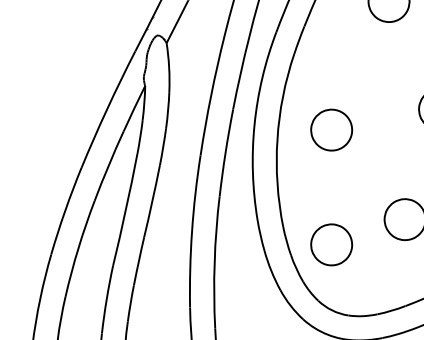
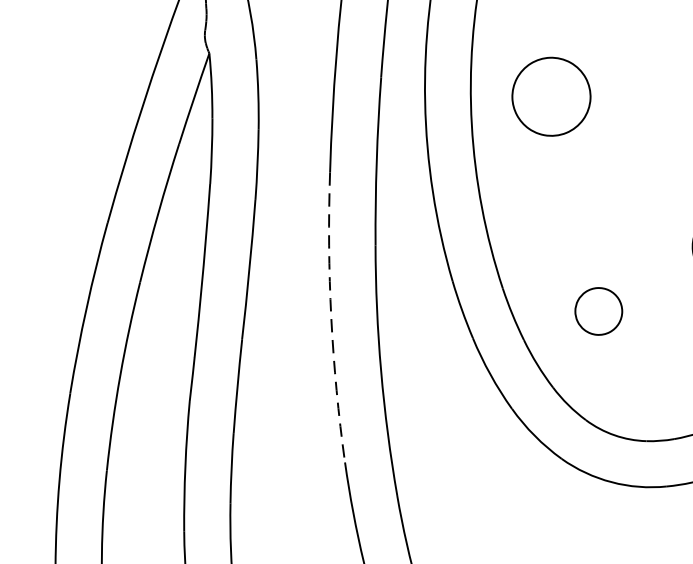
part: (331, 129) -> (551, 95), moved
arc: (192, 231) -> (332, 317), solid -> dashed
part: (331, 244) -> (598, 310), size x0.6

